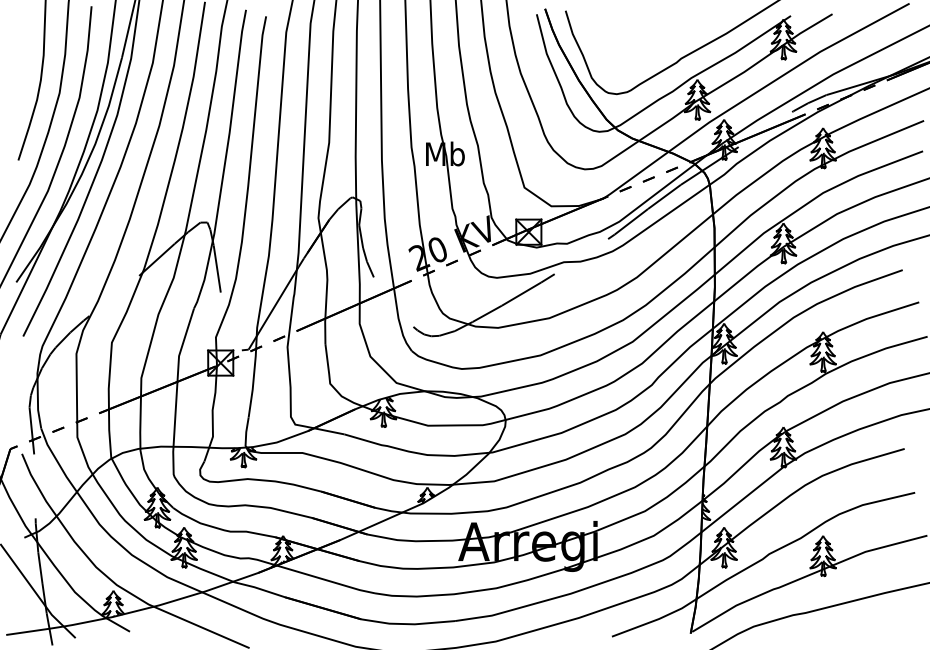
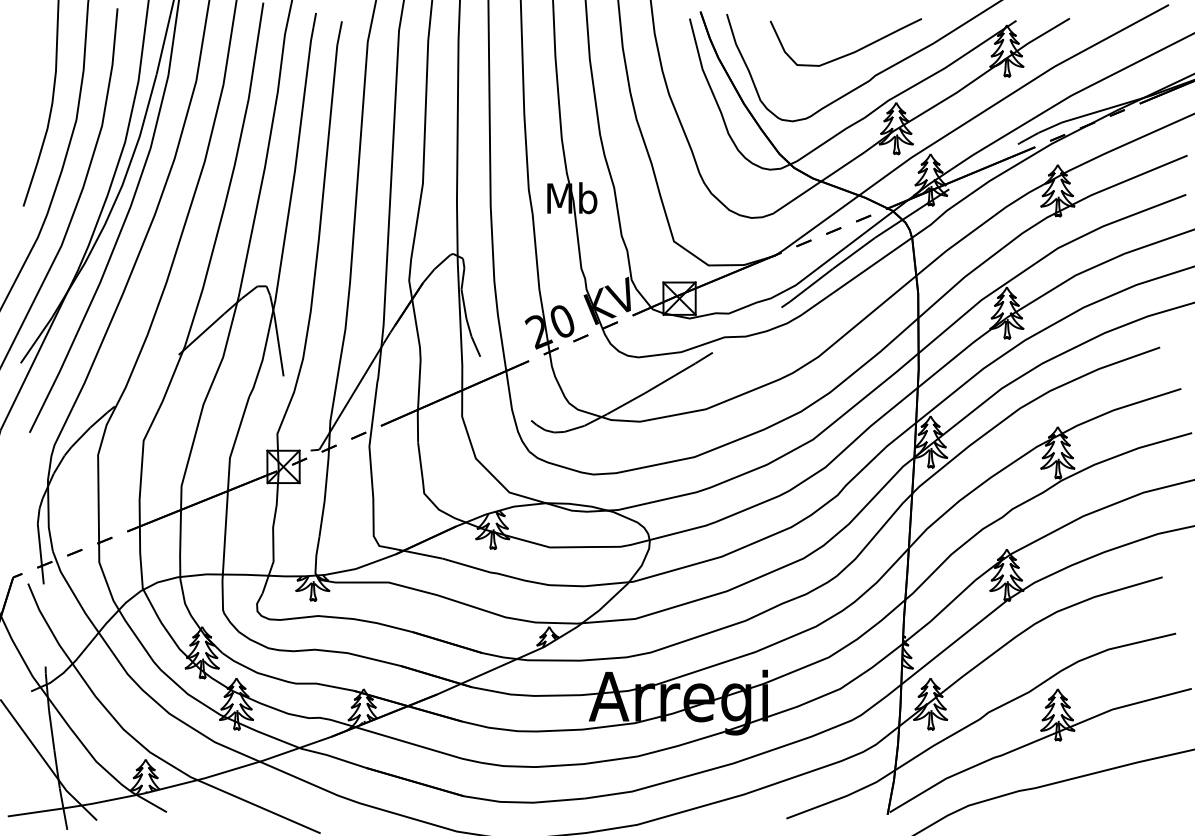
curve: (661, 40) -> (850, 52), added

